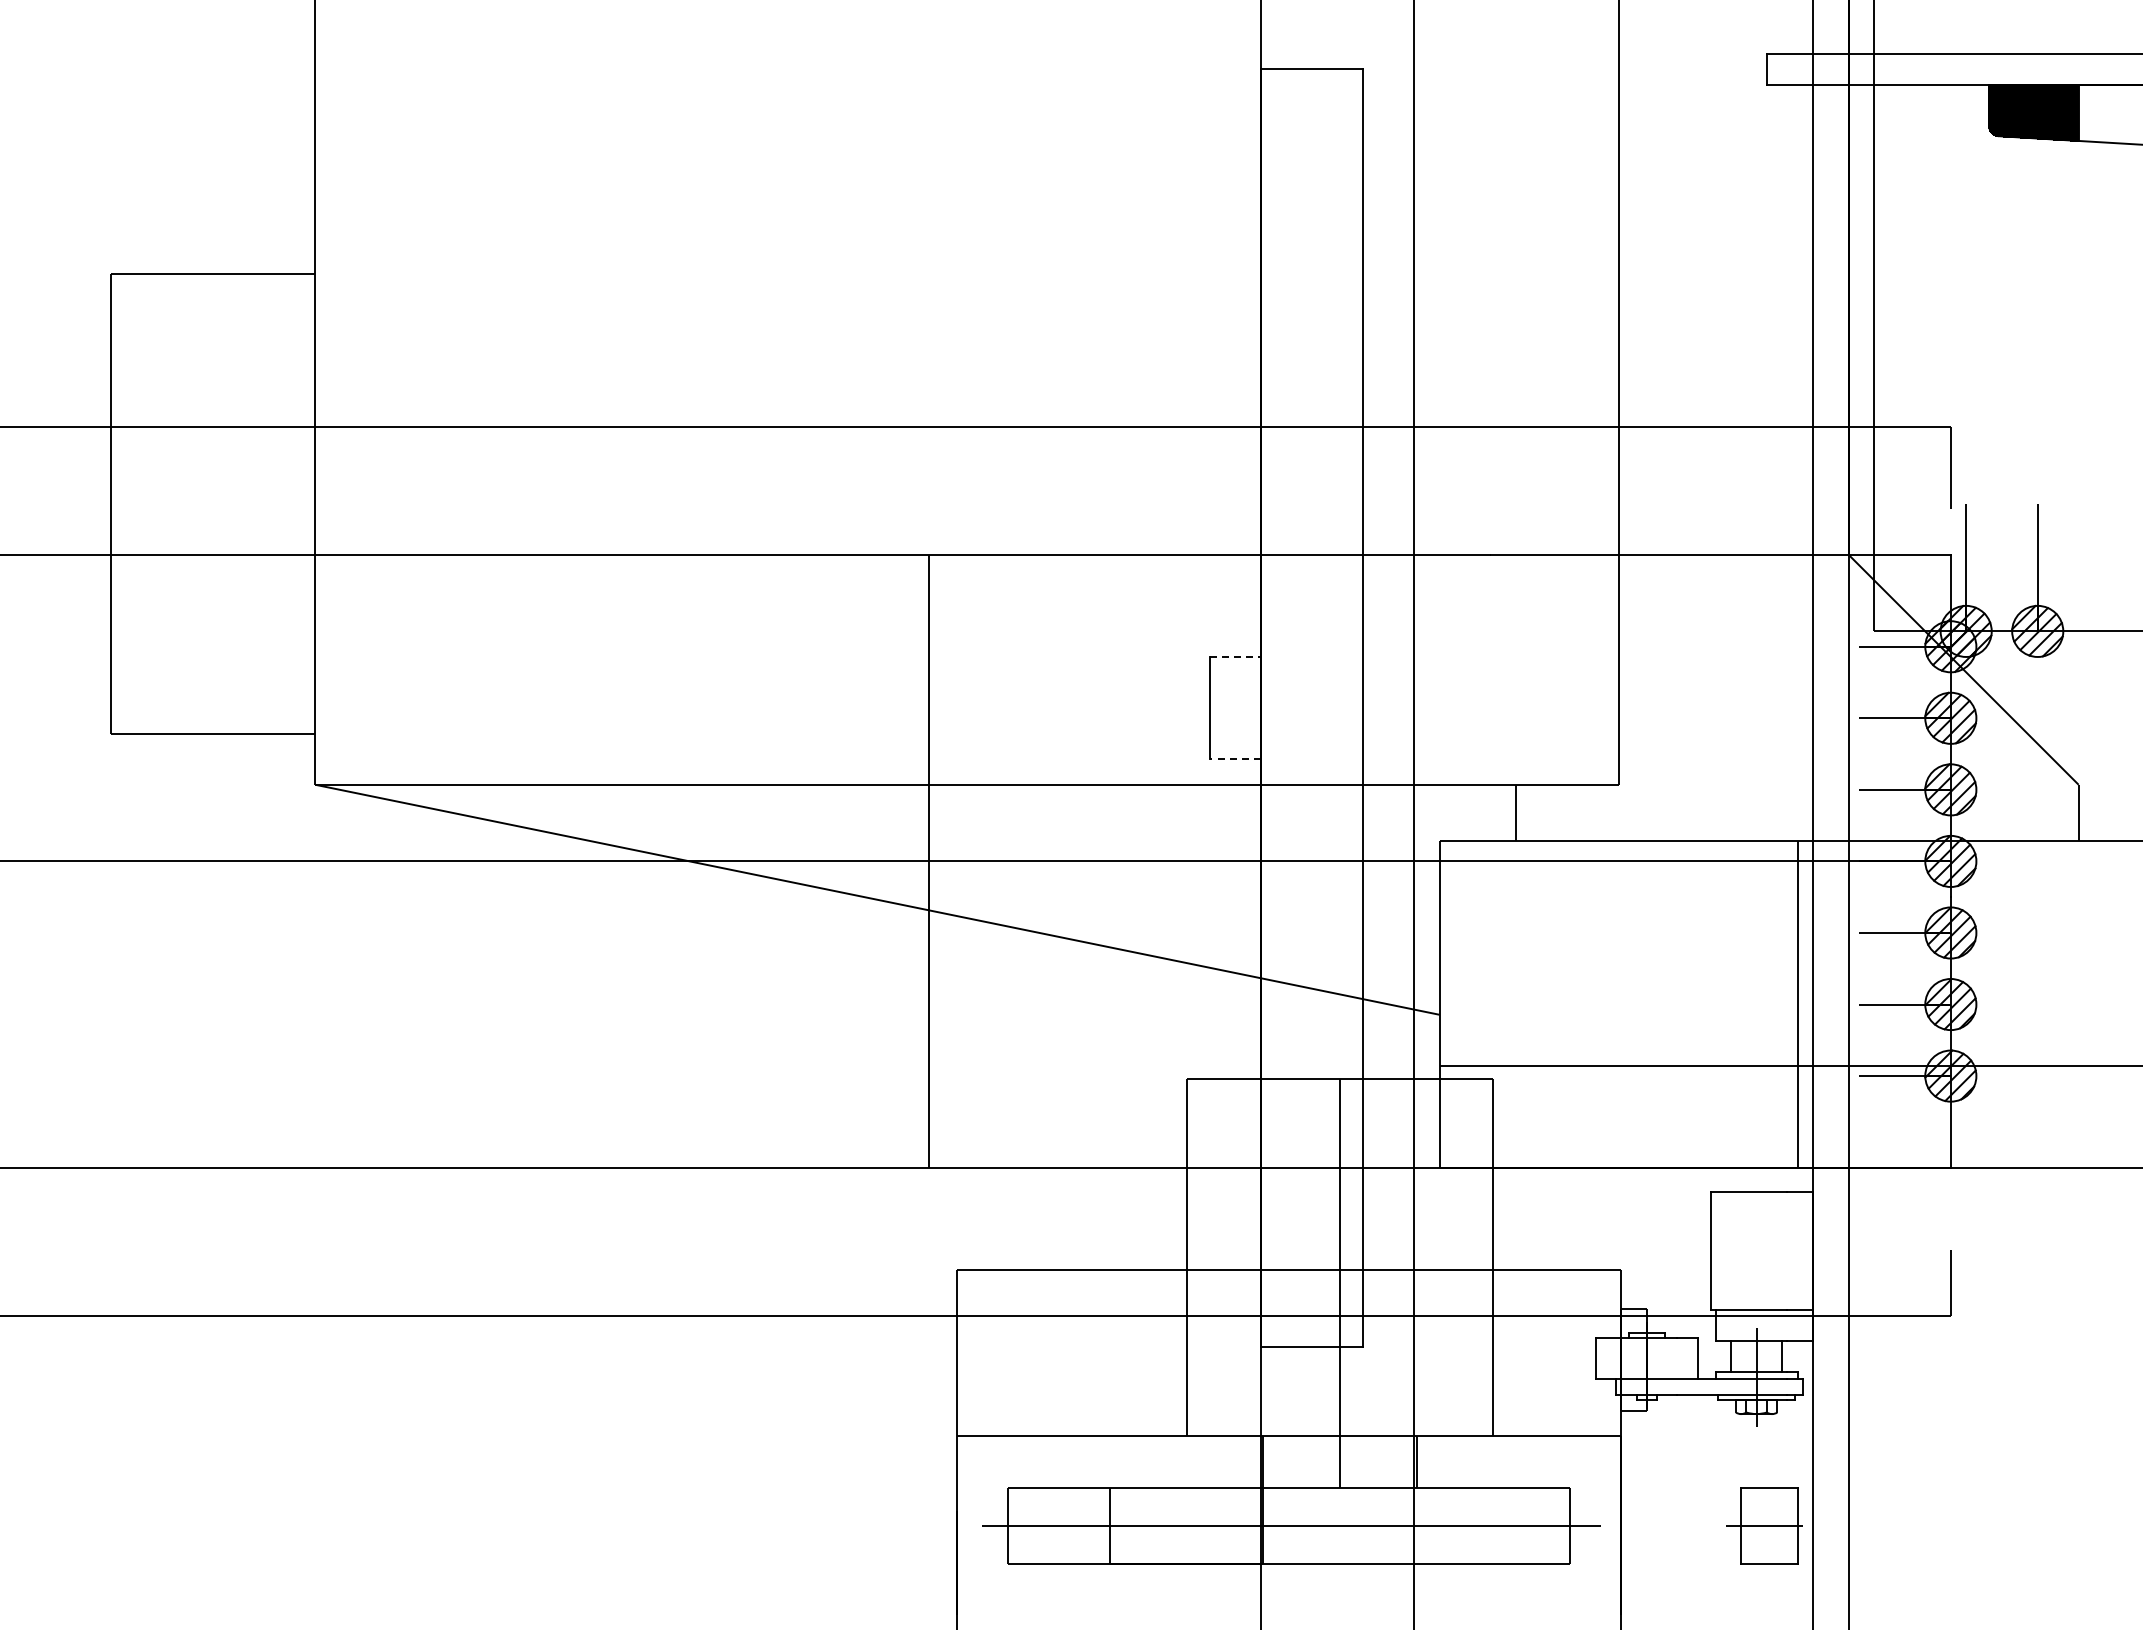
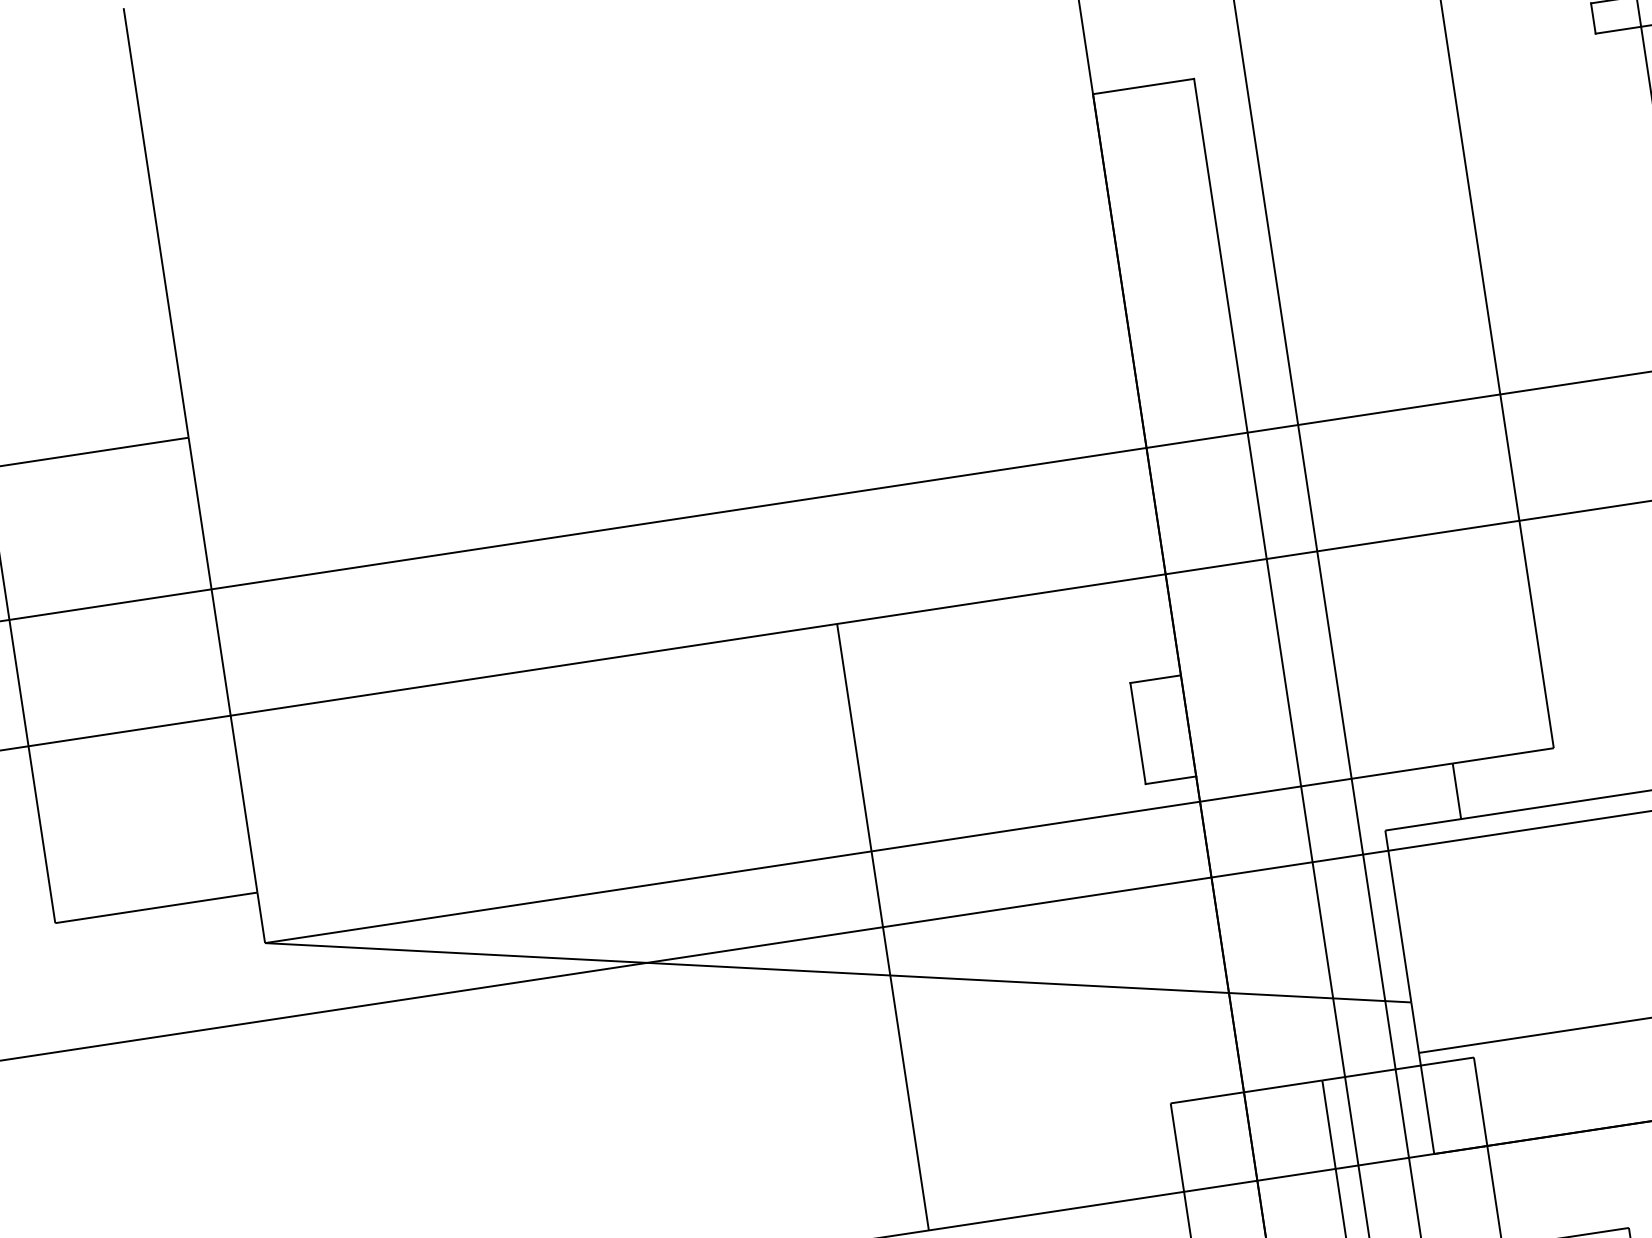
line: (1235, 656) -> (1155, 678), dashed -> solid
line: (1235, 759) -> (1171, 780), dashed -> solid

